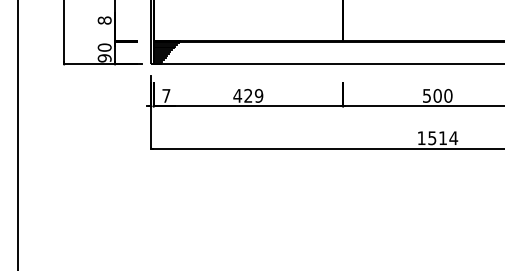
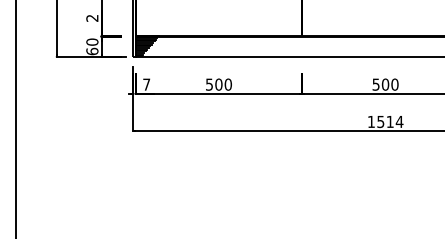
text: (104, 20) -> (92, 18), 8 -> 2
text: (104, 58) -> (92, 51), 90 -> 60
text: (248, 95) -> (218, 84), 429 -> 500

